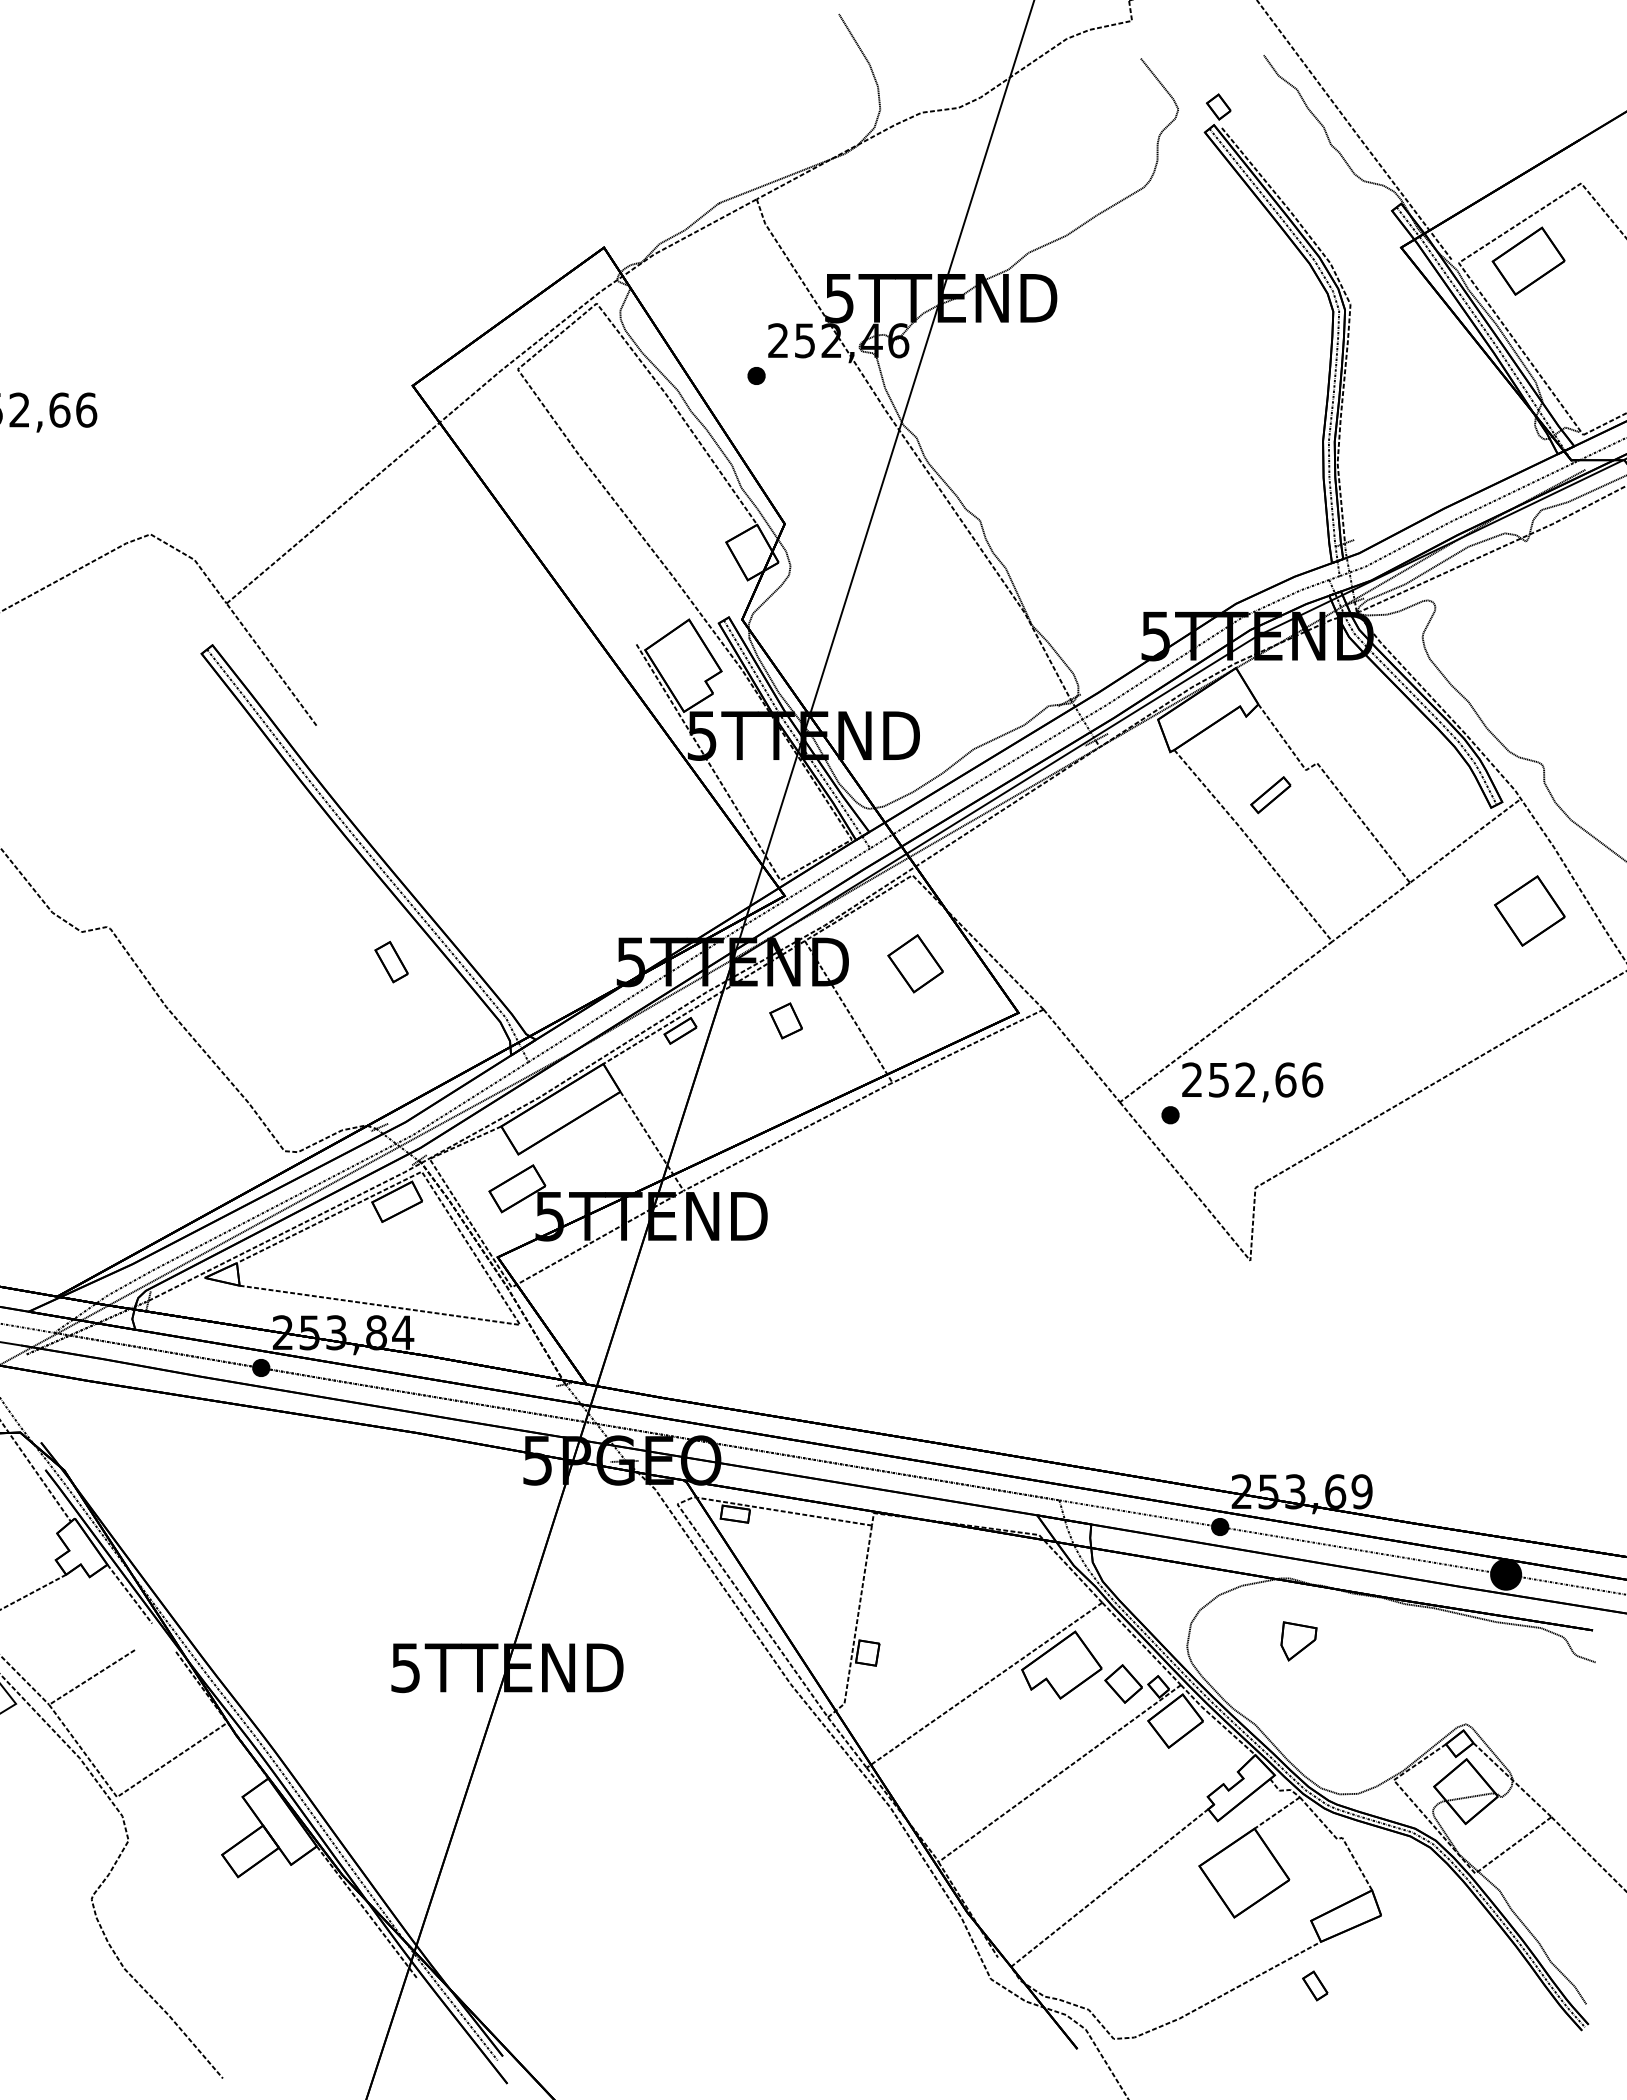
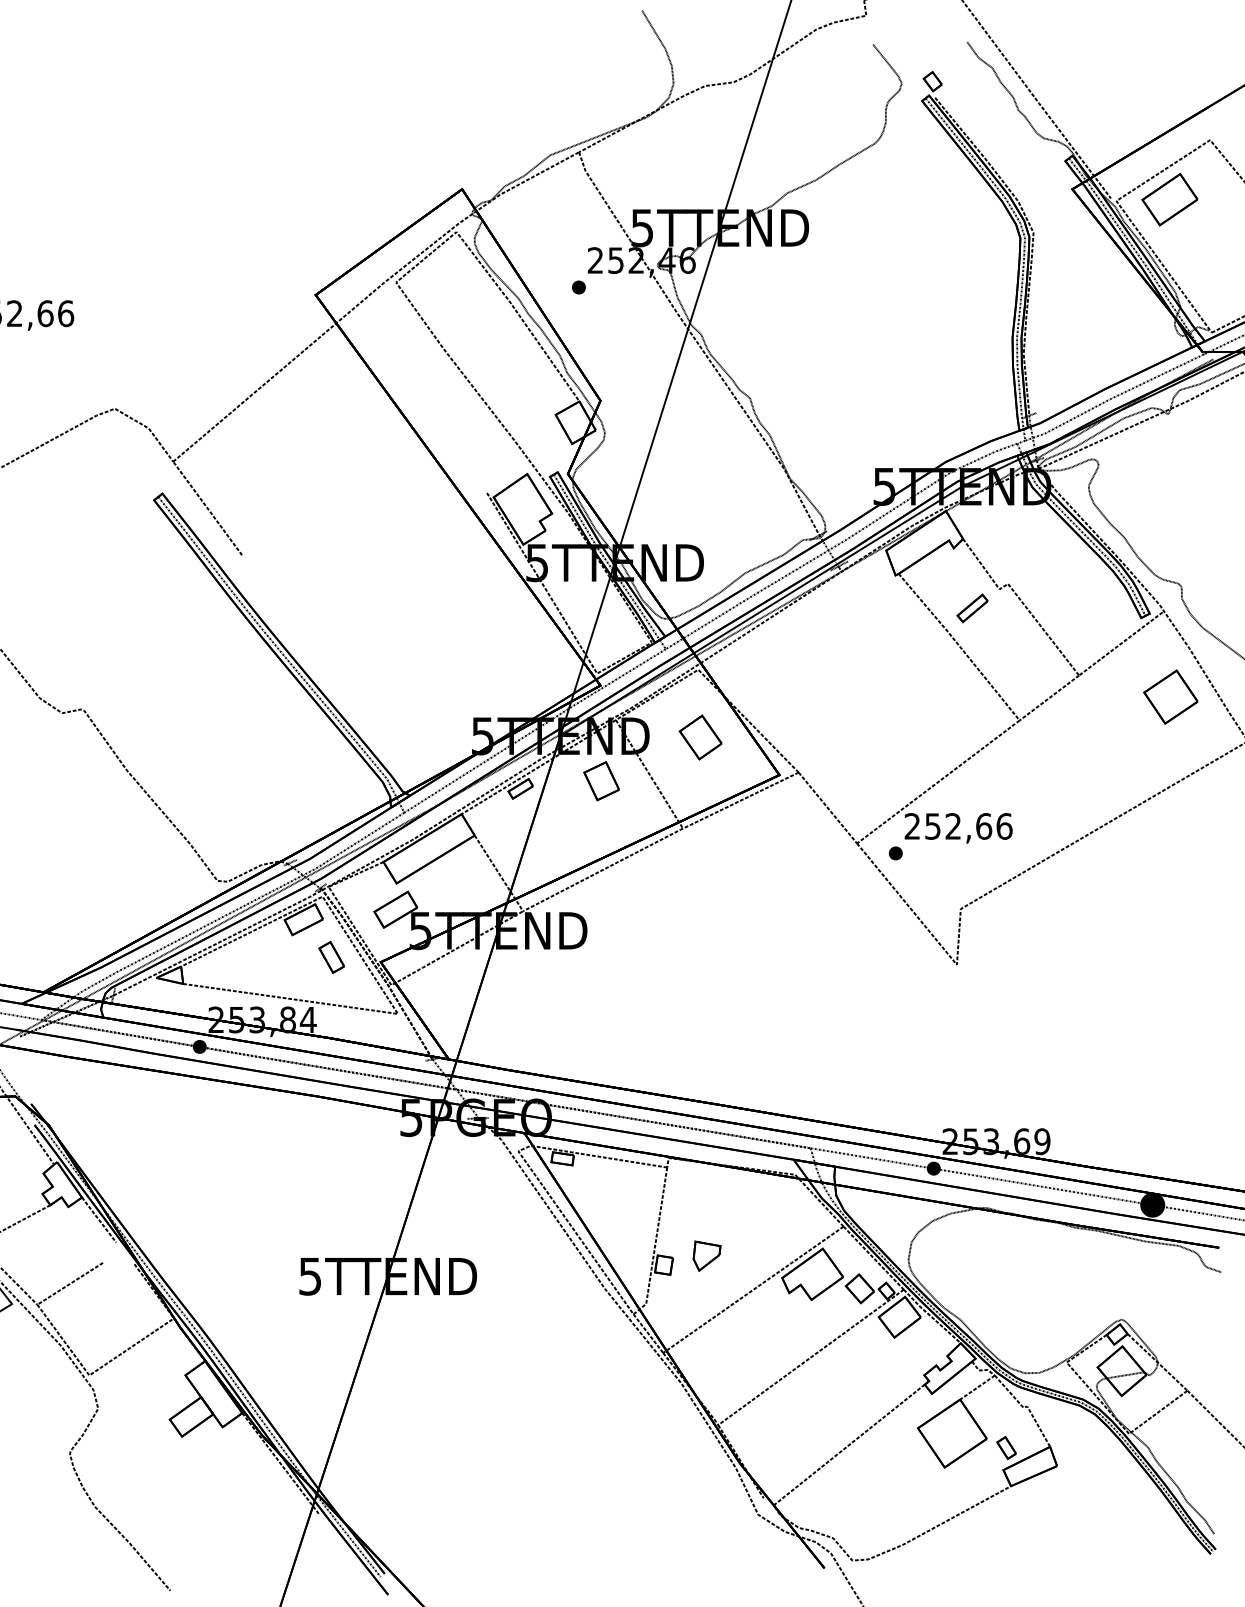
part: (391, 962) -> (331, 957), moved
part: (785, 1020) -> (601, 780), size x1.43
part: (1298, 1641) -> (706, 1256), moved
part: (1315, 1985) -> (1006, 1447), moved

